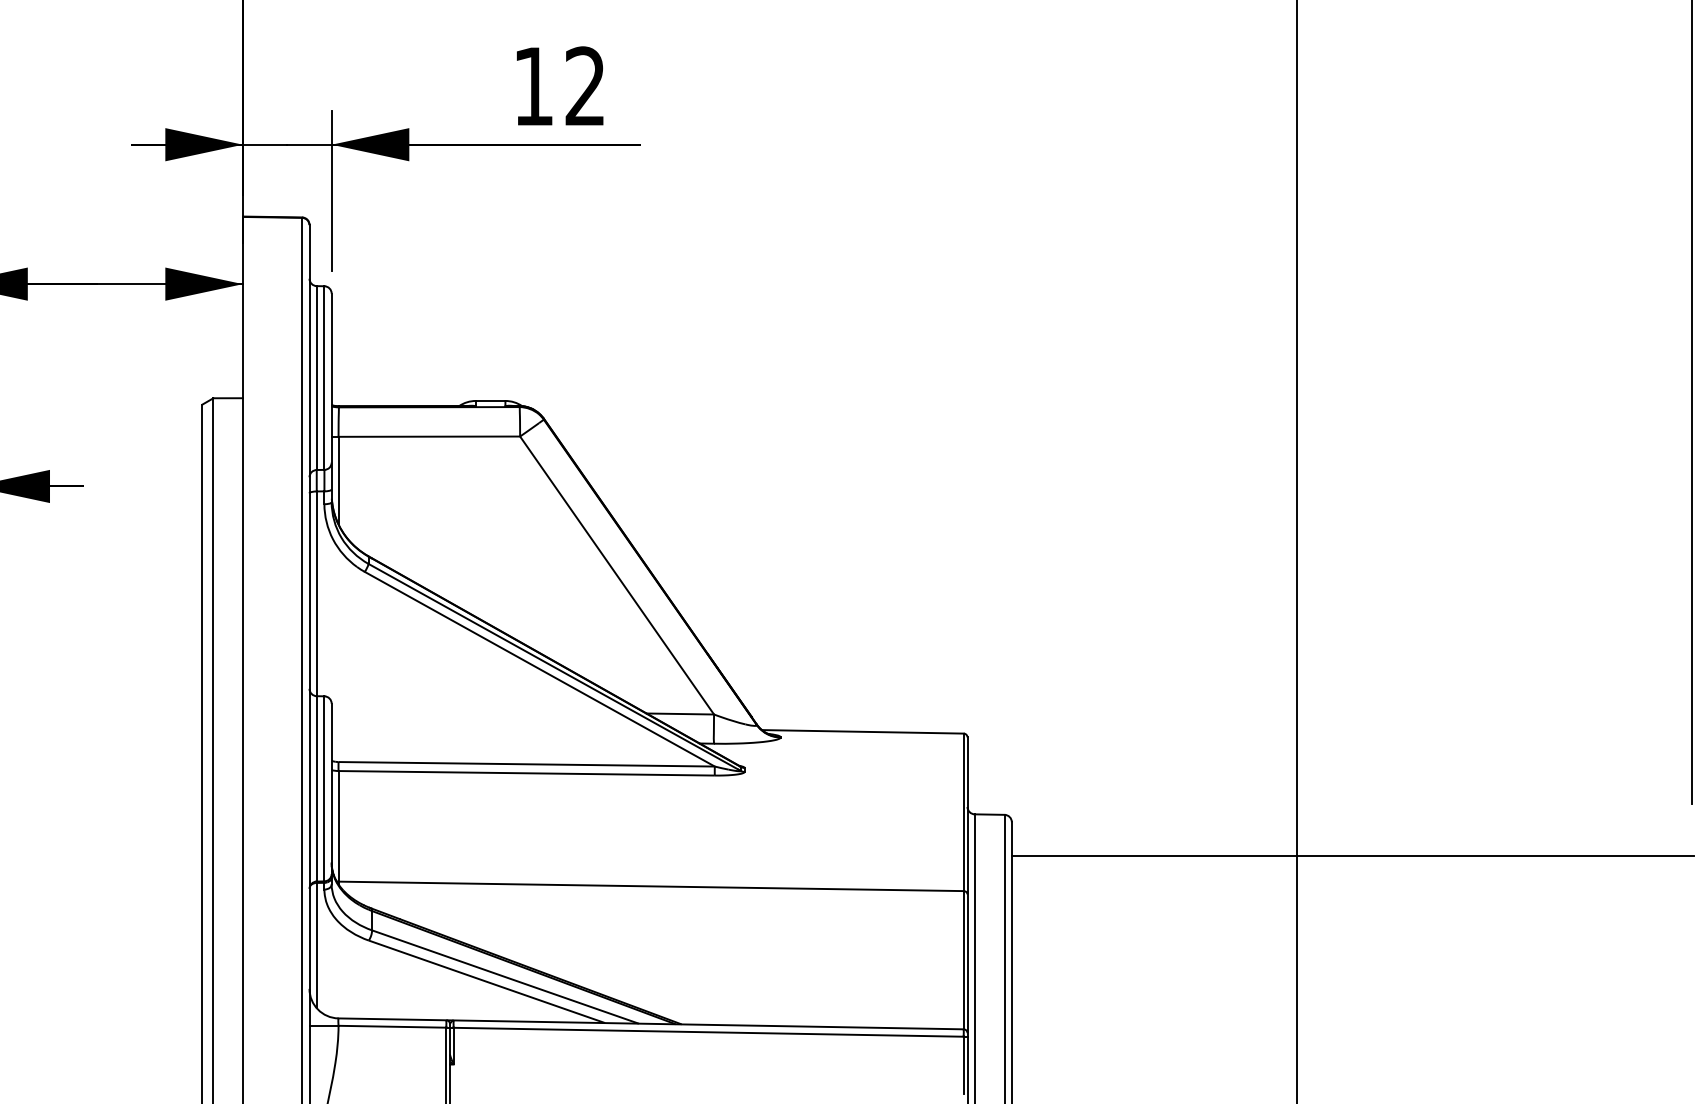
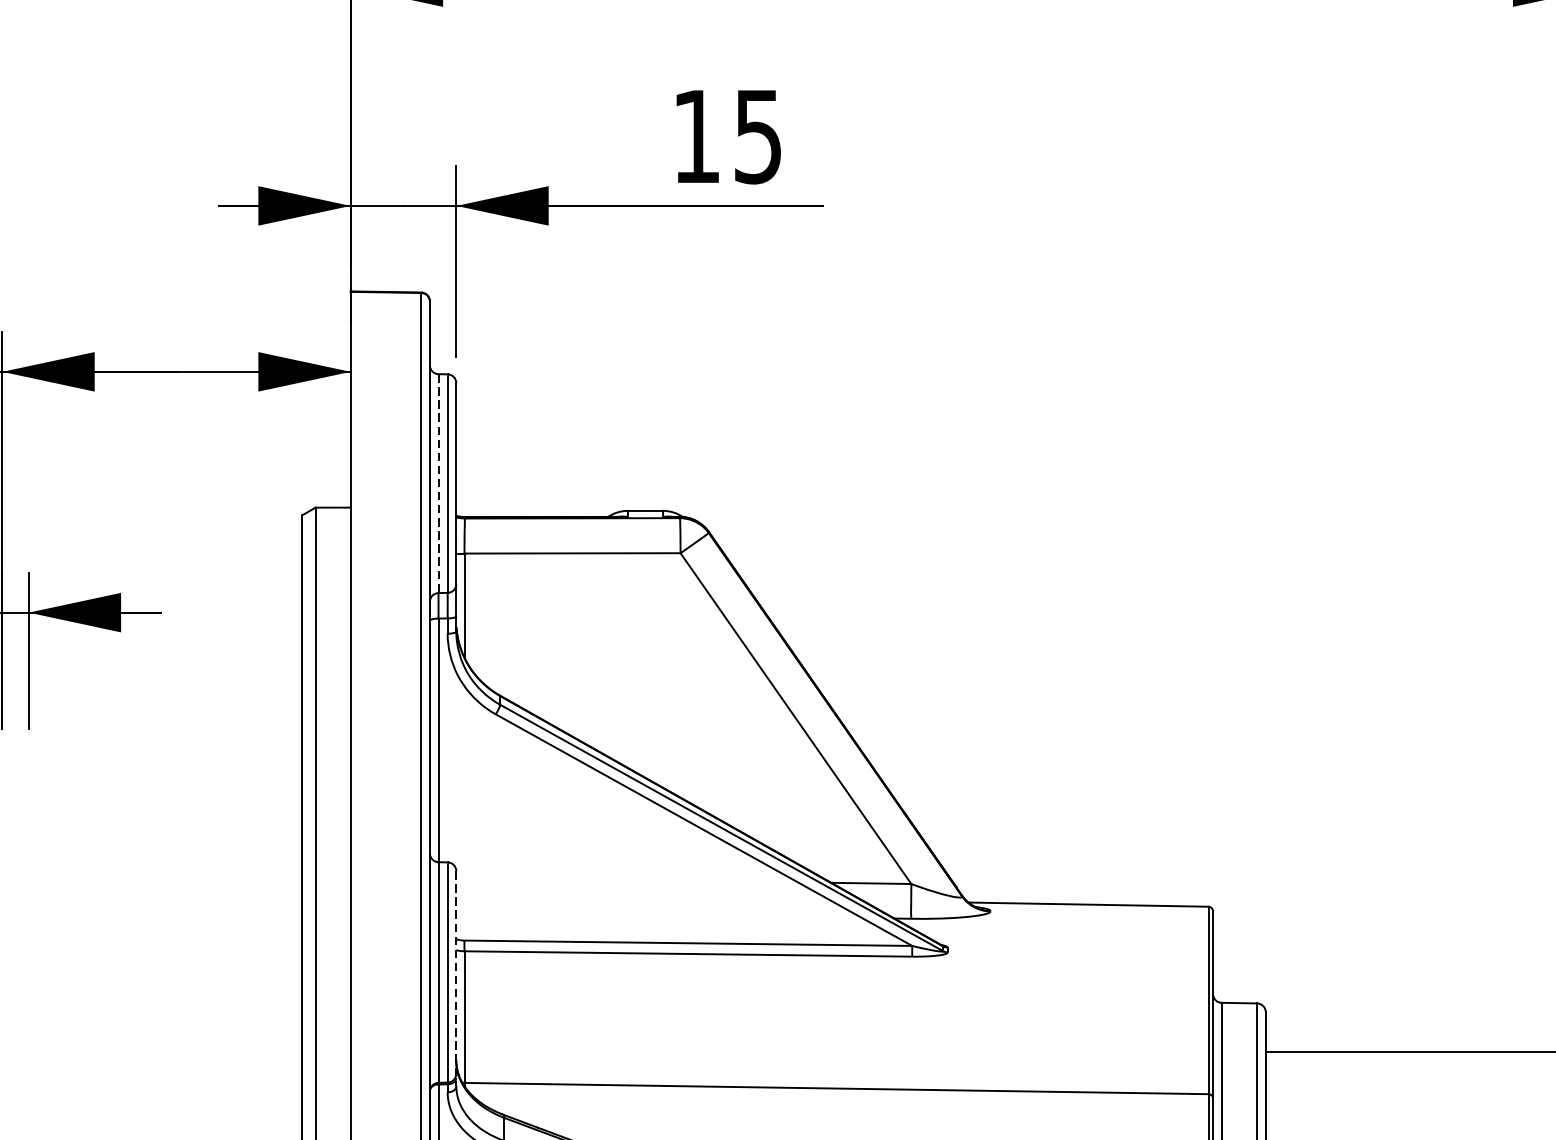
text: (584, 86) -> (757, 136), 12 -> 15
line: (316, 378) -> (438, 484), solid -> dashed
line: (331, 794) -> (456, 979), solid -> dashed

